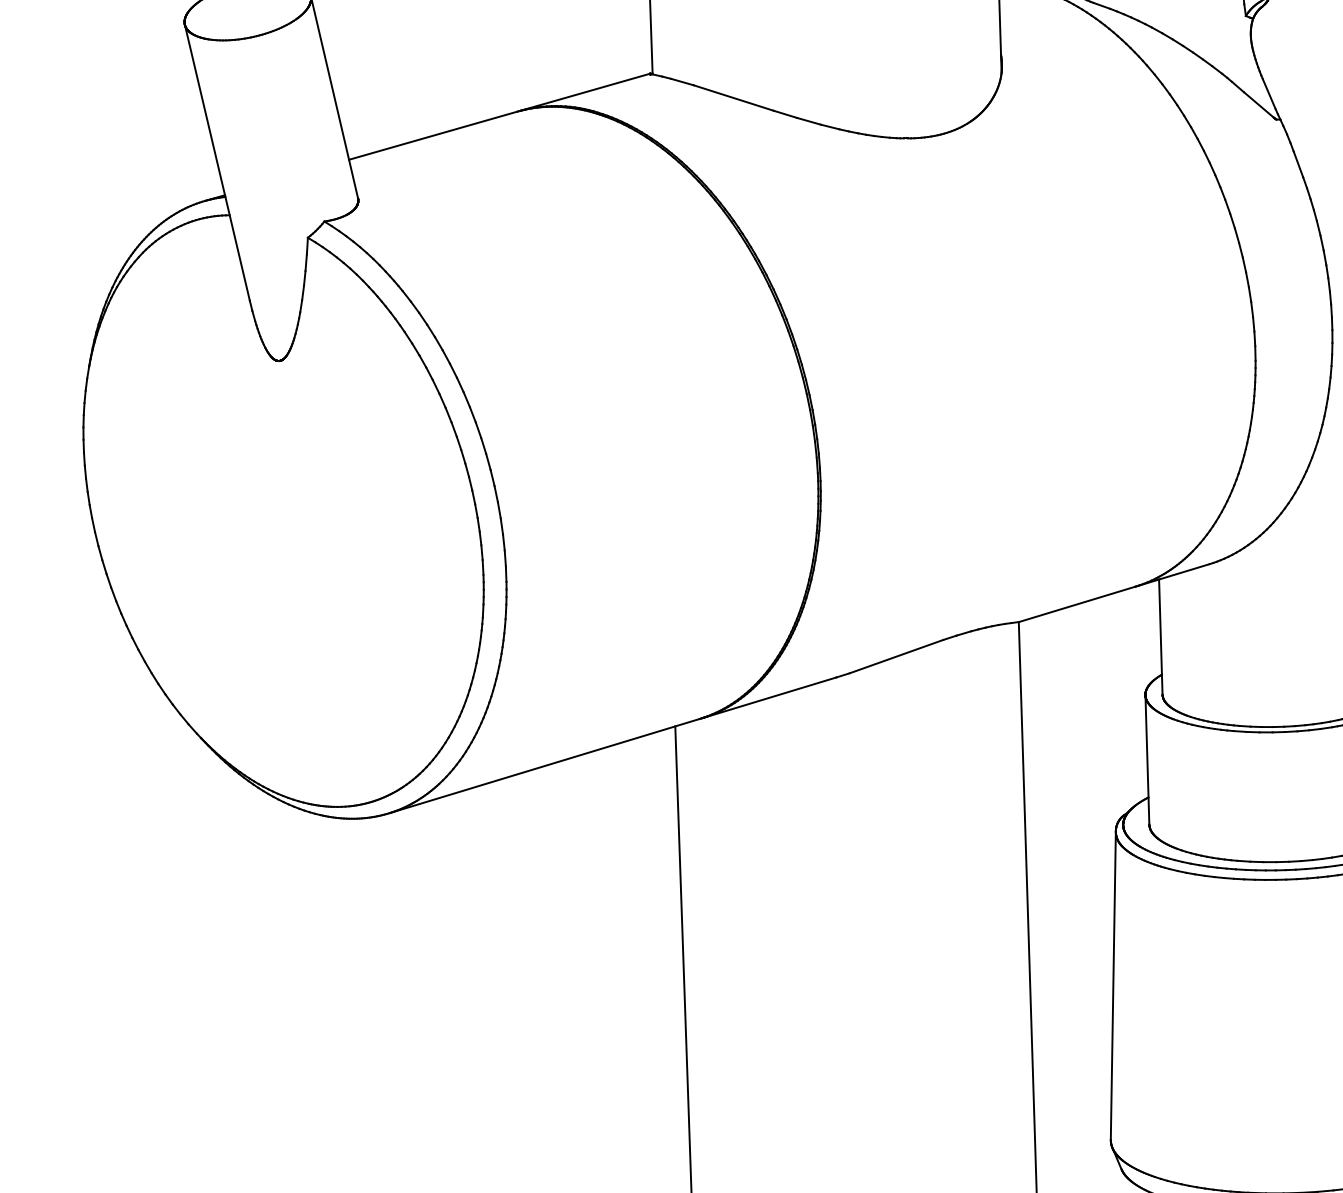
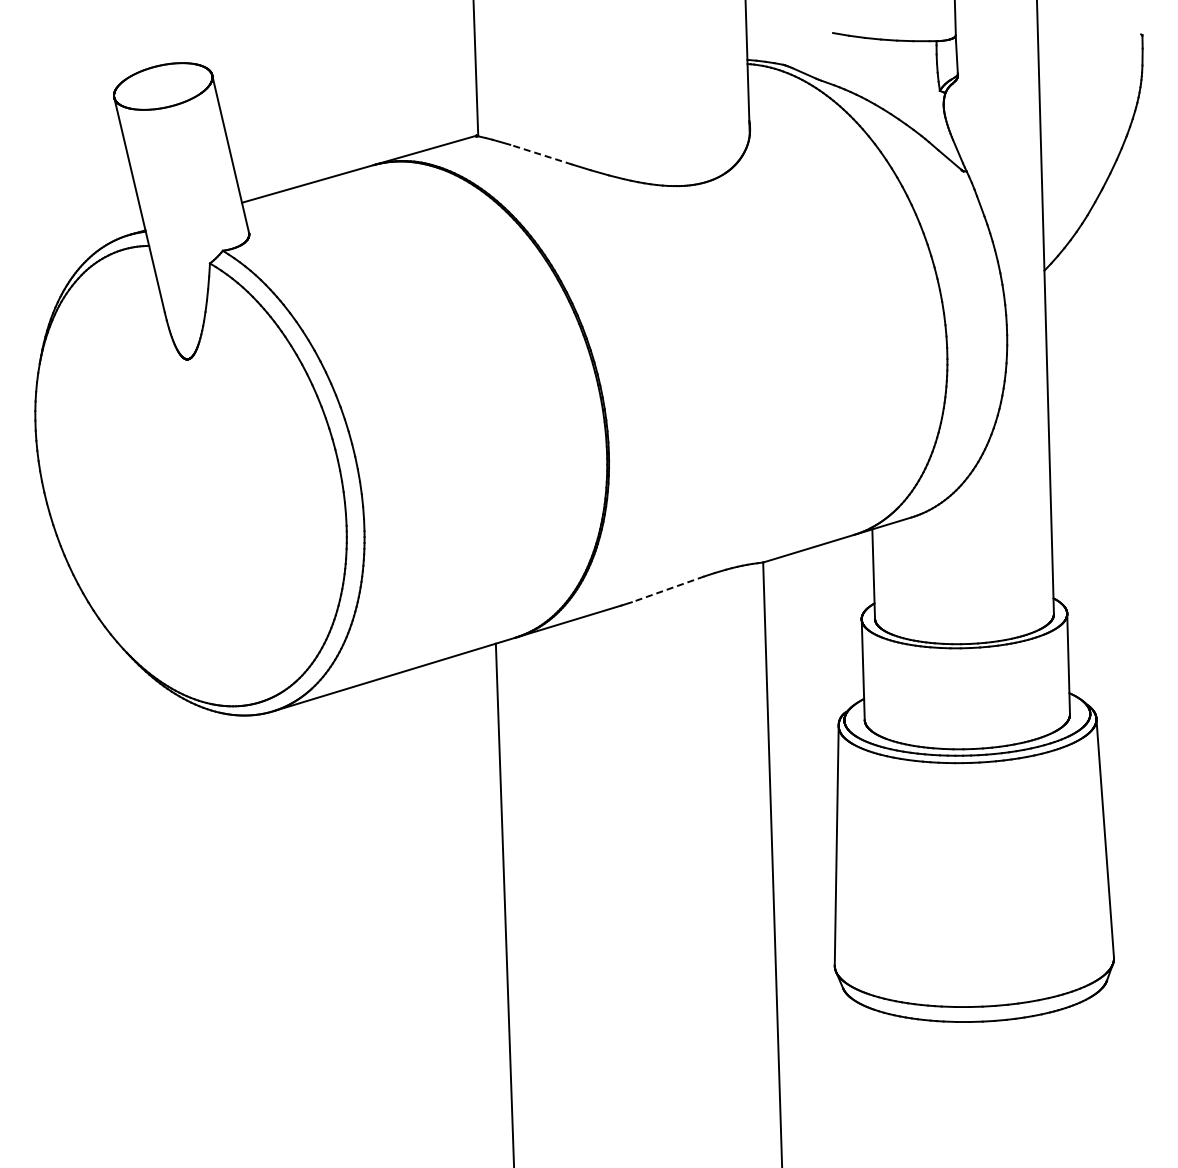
line: (733, 97) -> (541, 154), solid -> dashed
line: (897, 656) -> (668, 589), solid -> dashed

